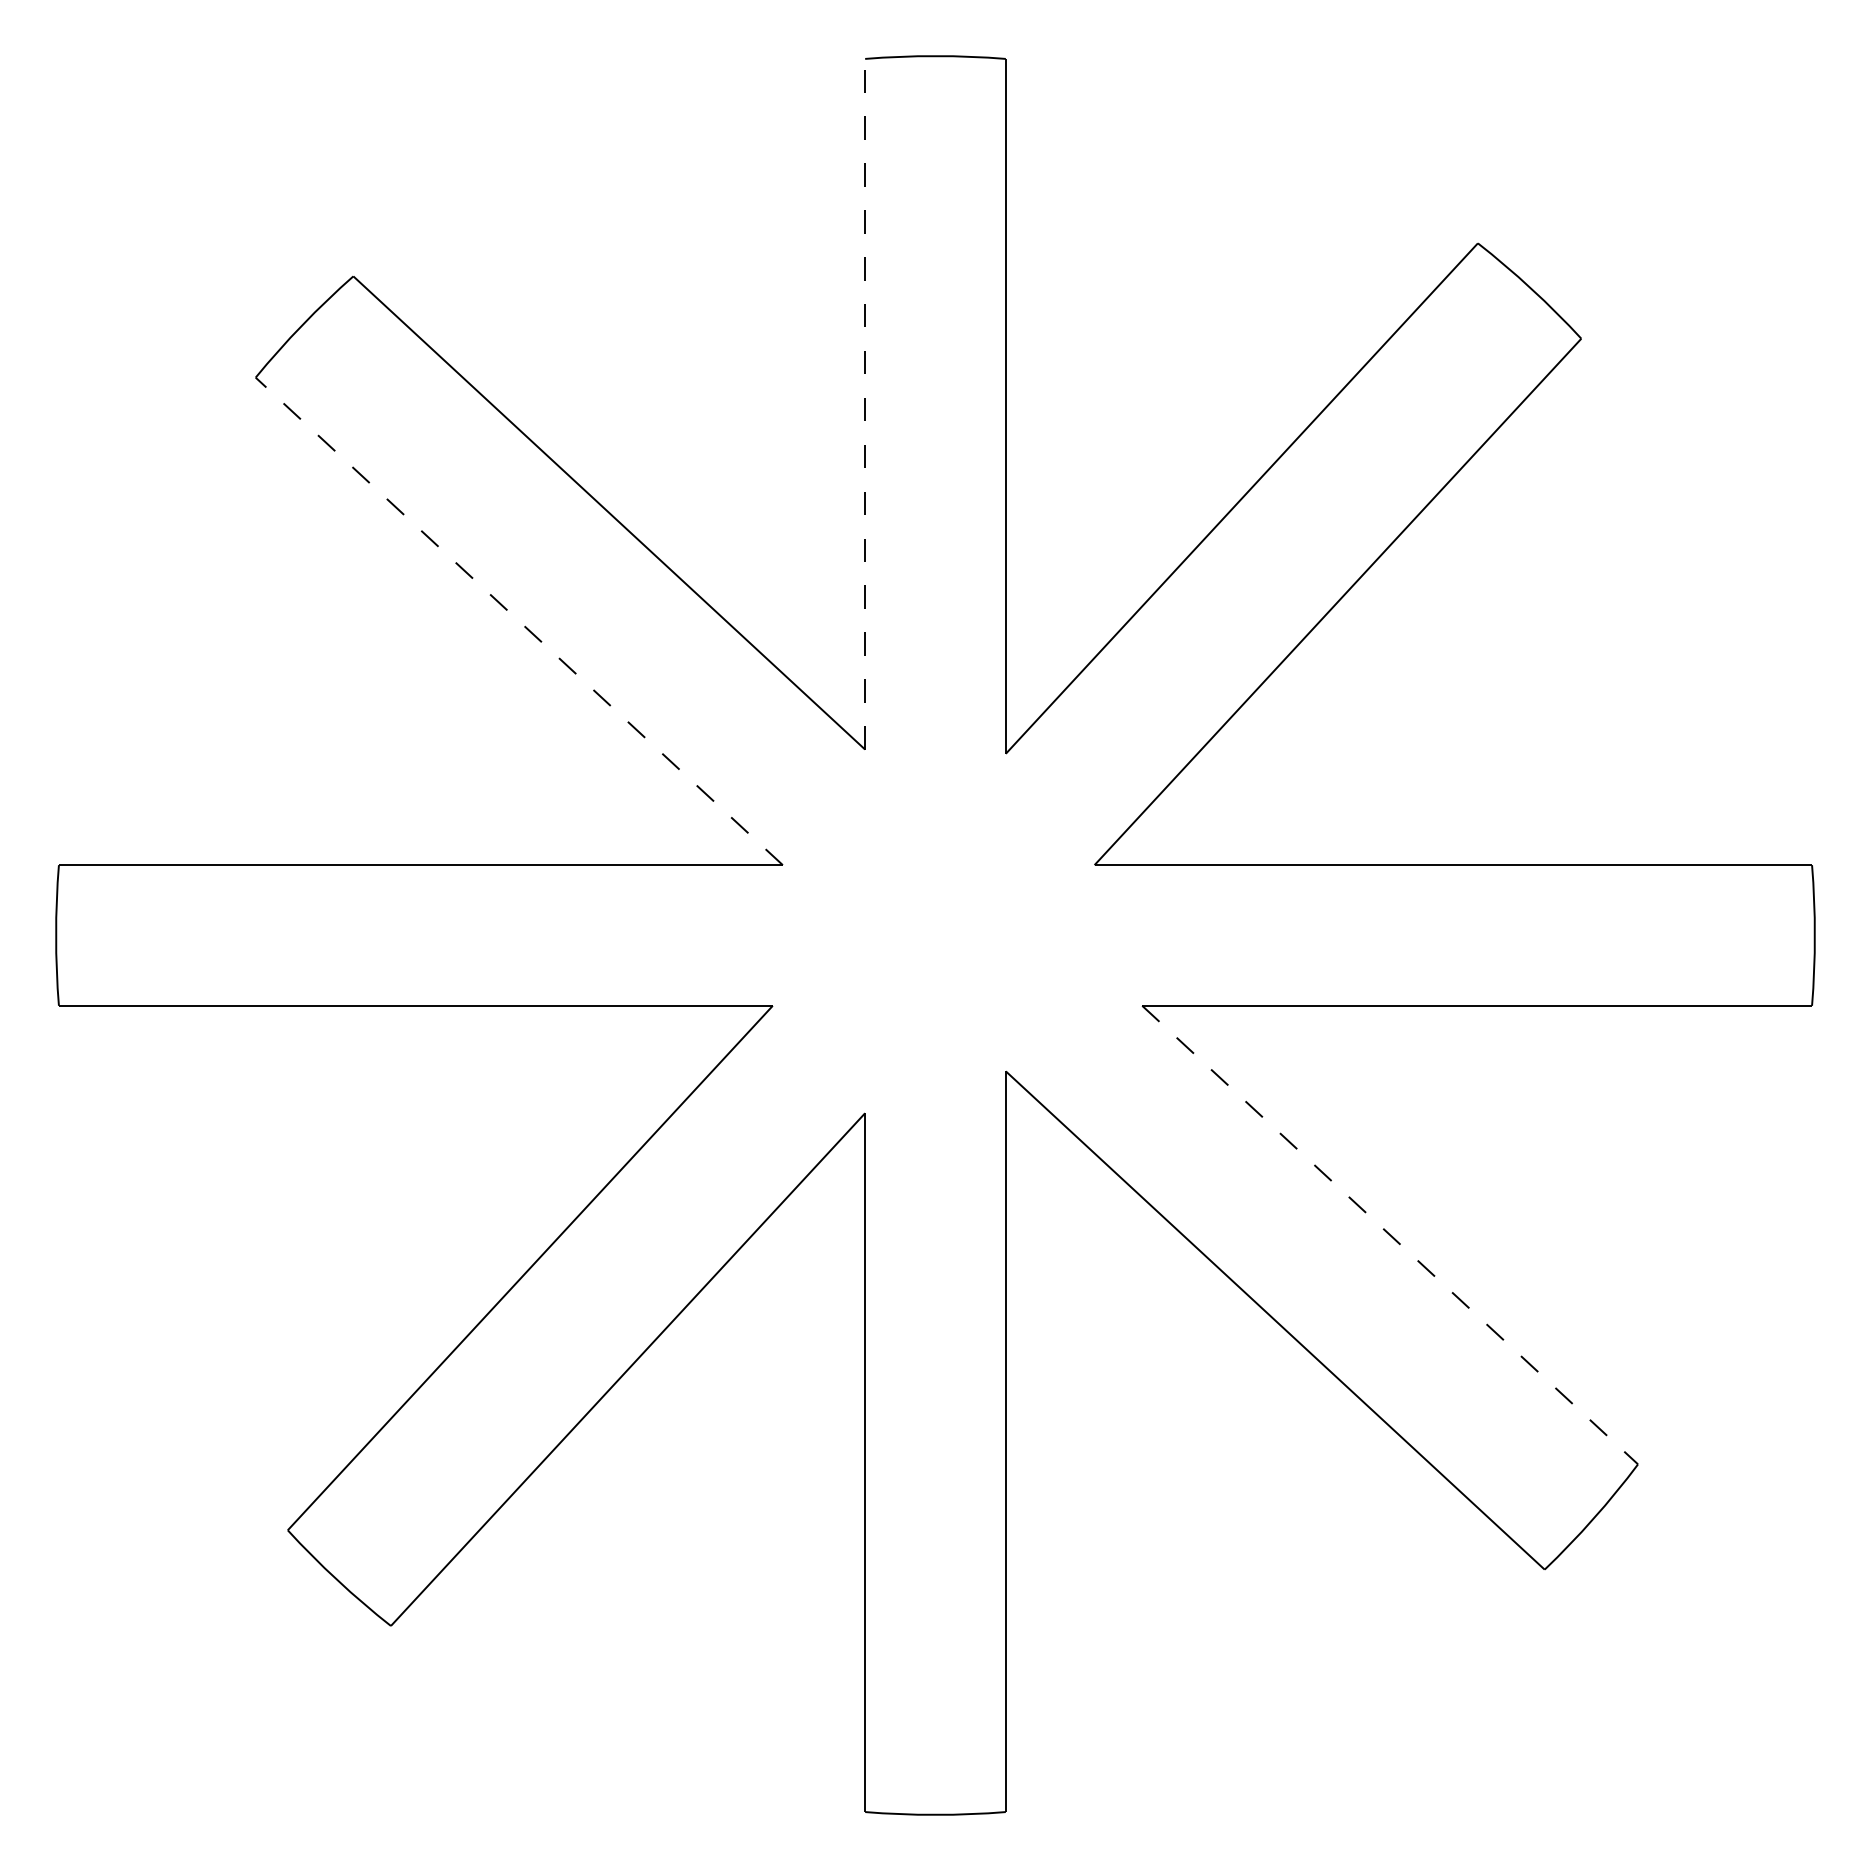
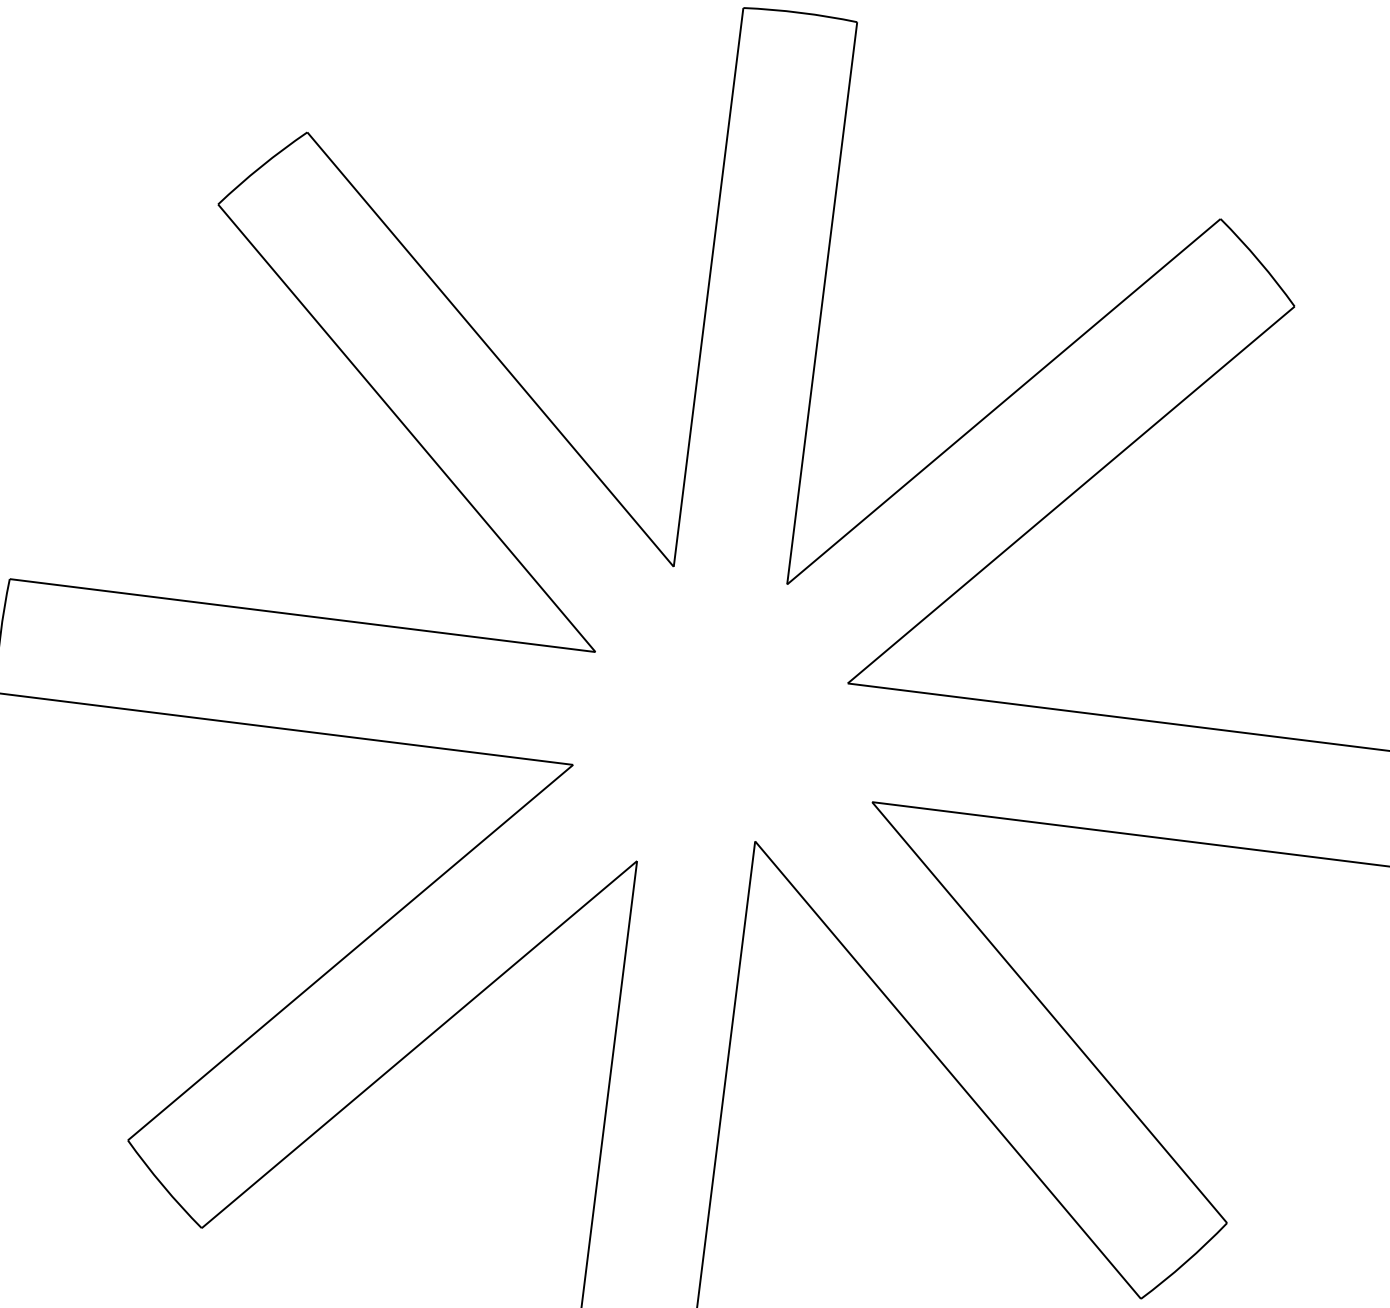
line: (865, 403) -> (708, 286), dashed -> solid
line: (518, 621) -> (406, 428), dashed -> solid
line: (1390, 1235) -> (1049, 1012), dashed -> solid

